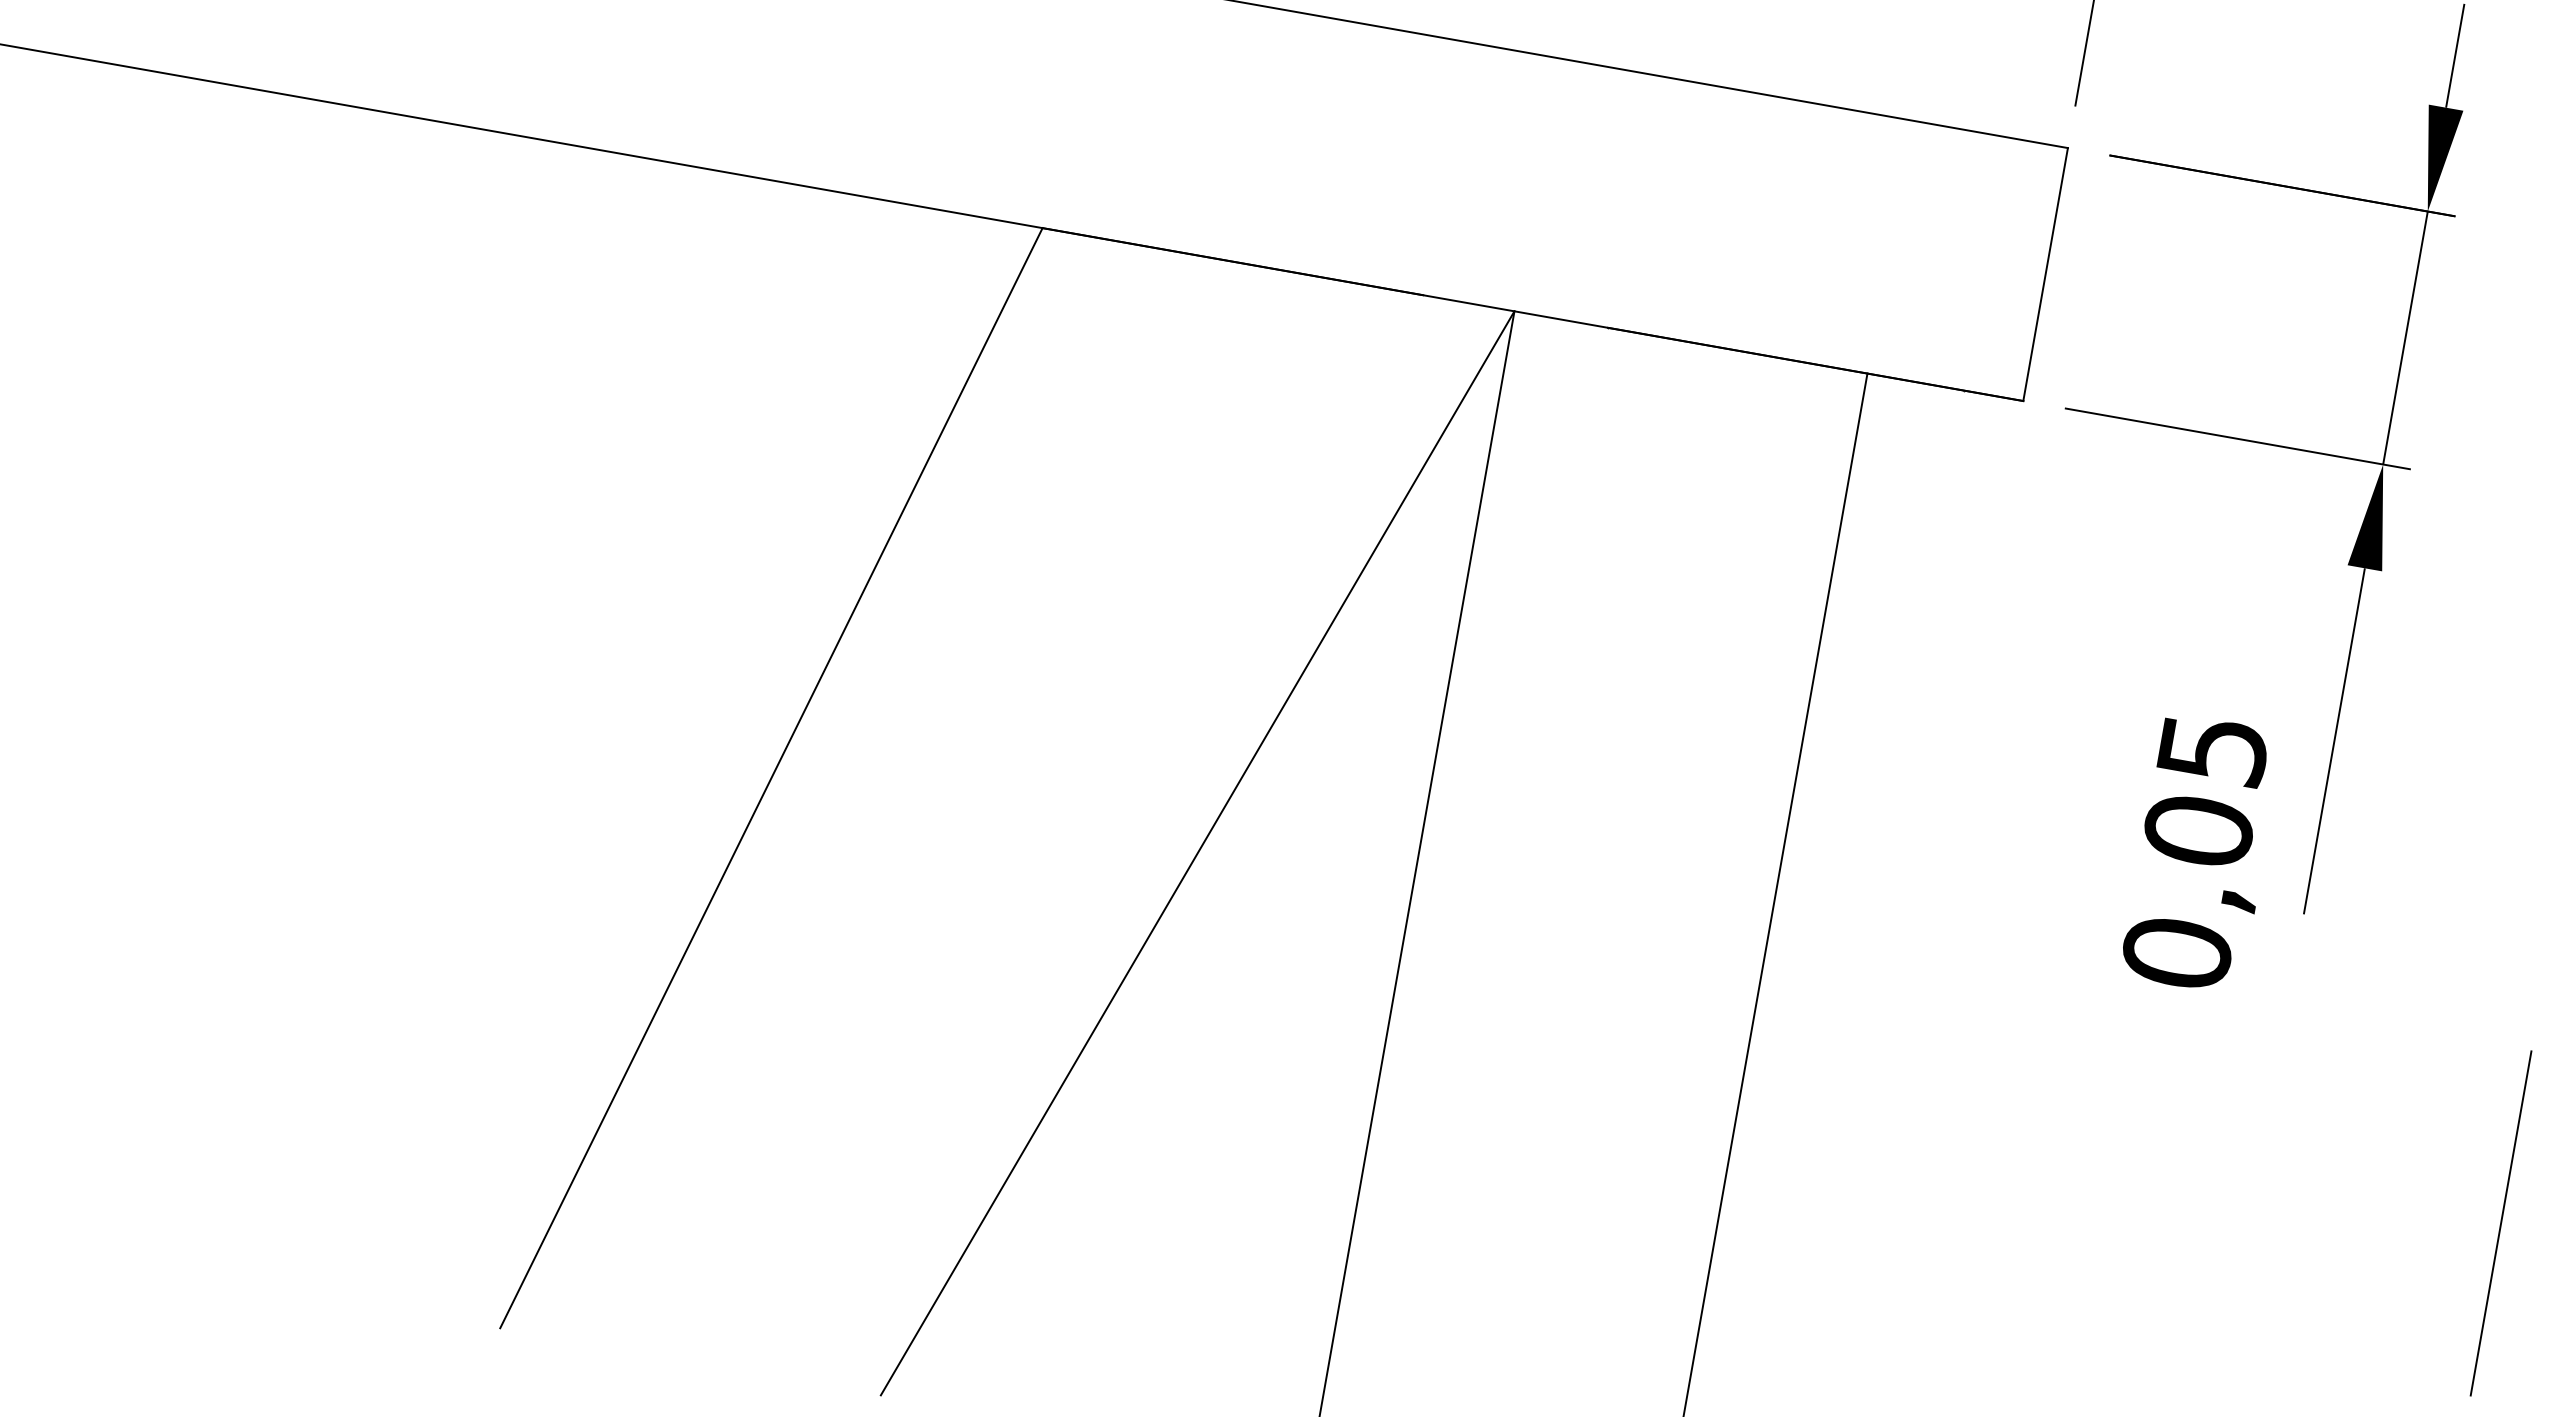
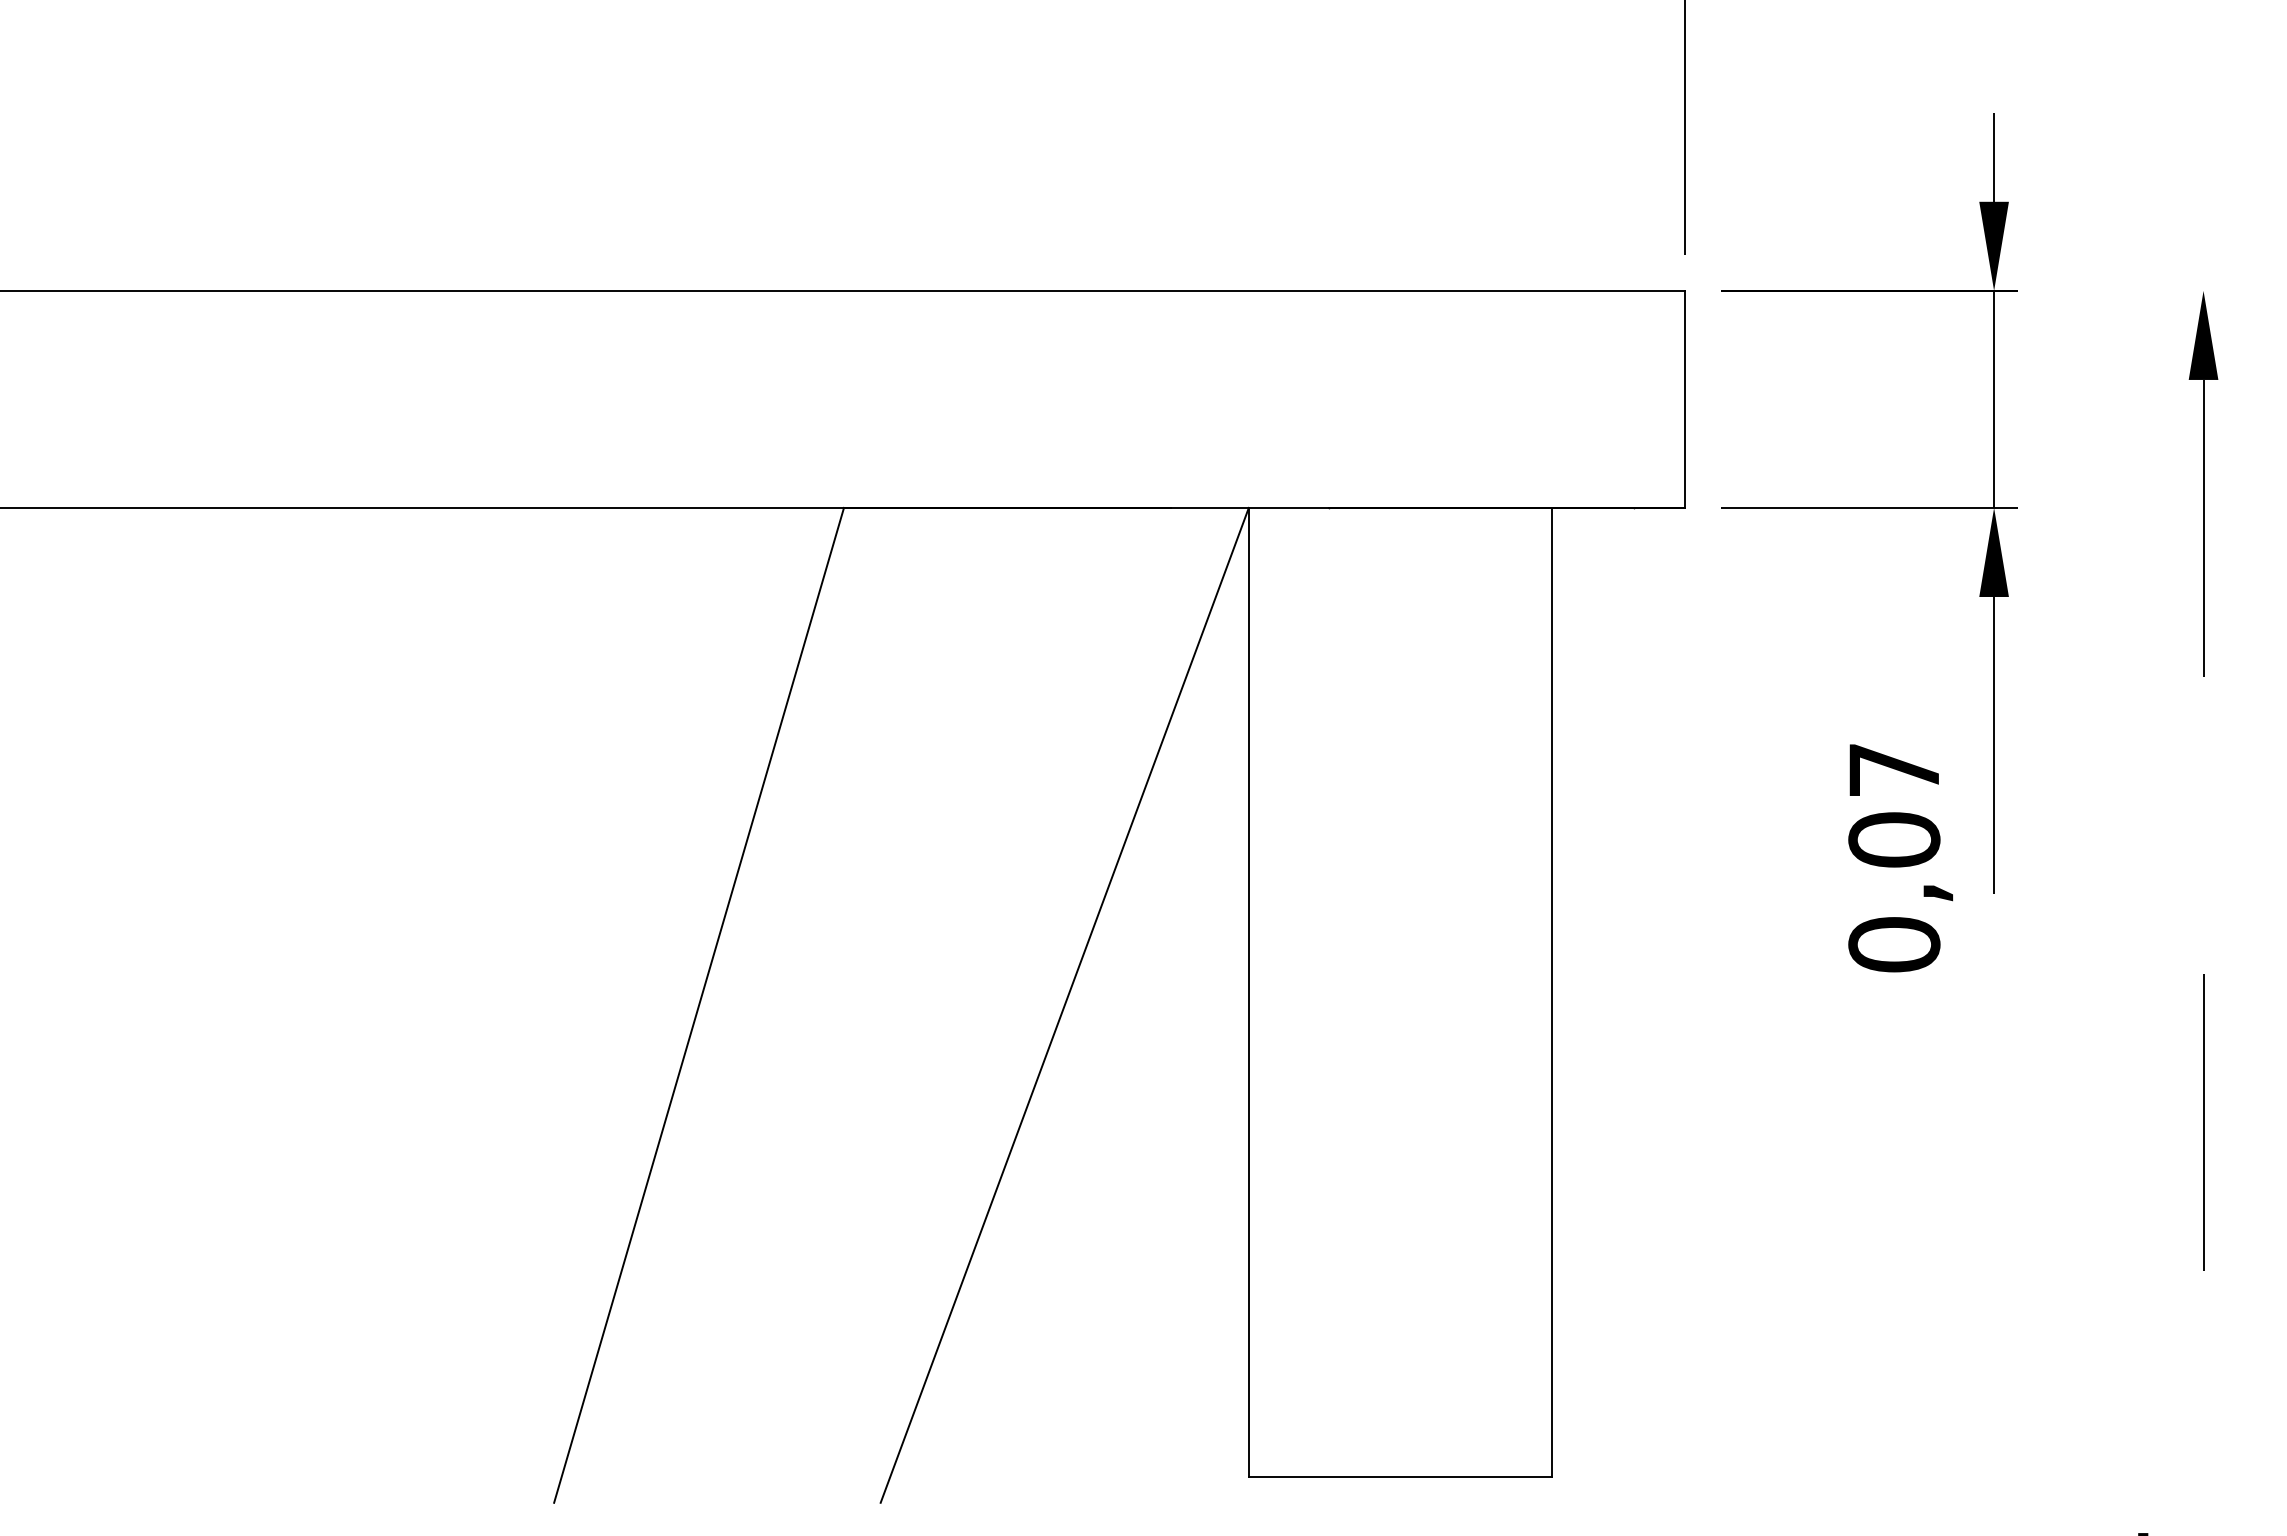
text: (2213, 750) -> (1894, 770), 0,05 -> 0,07

